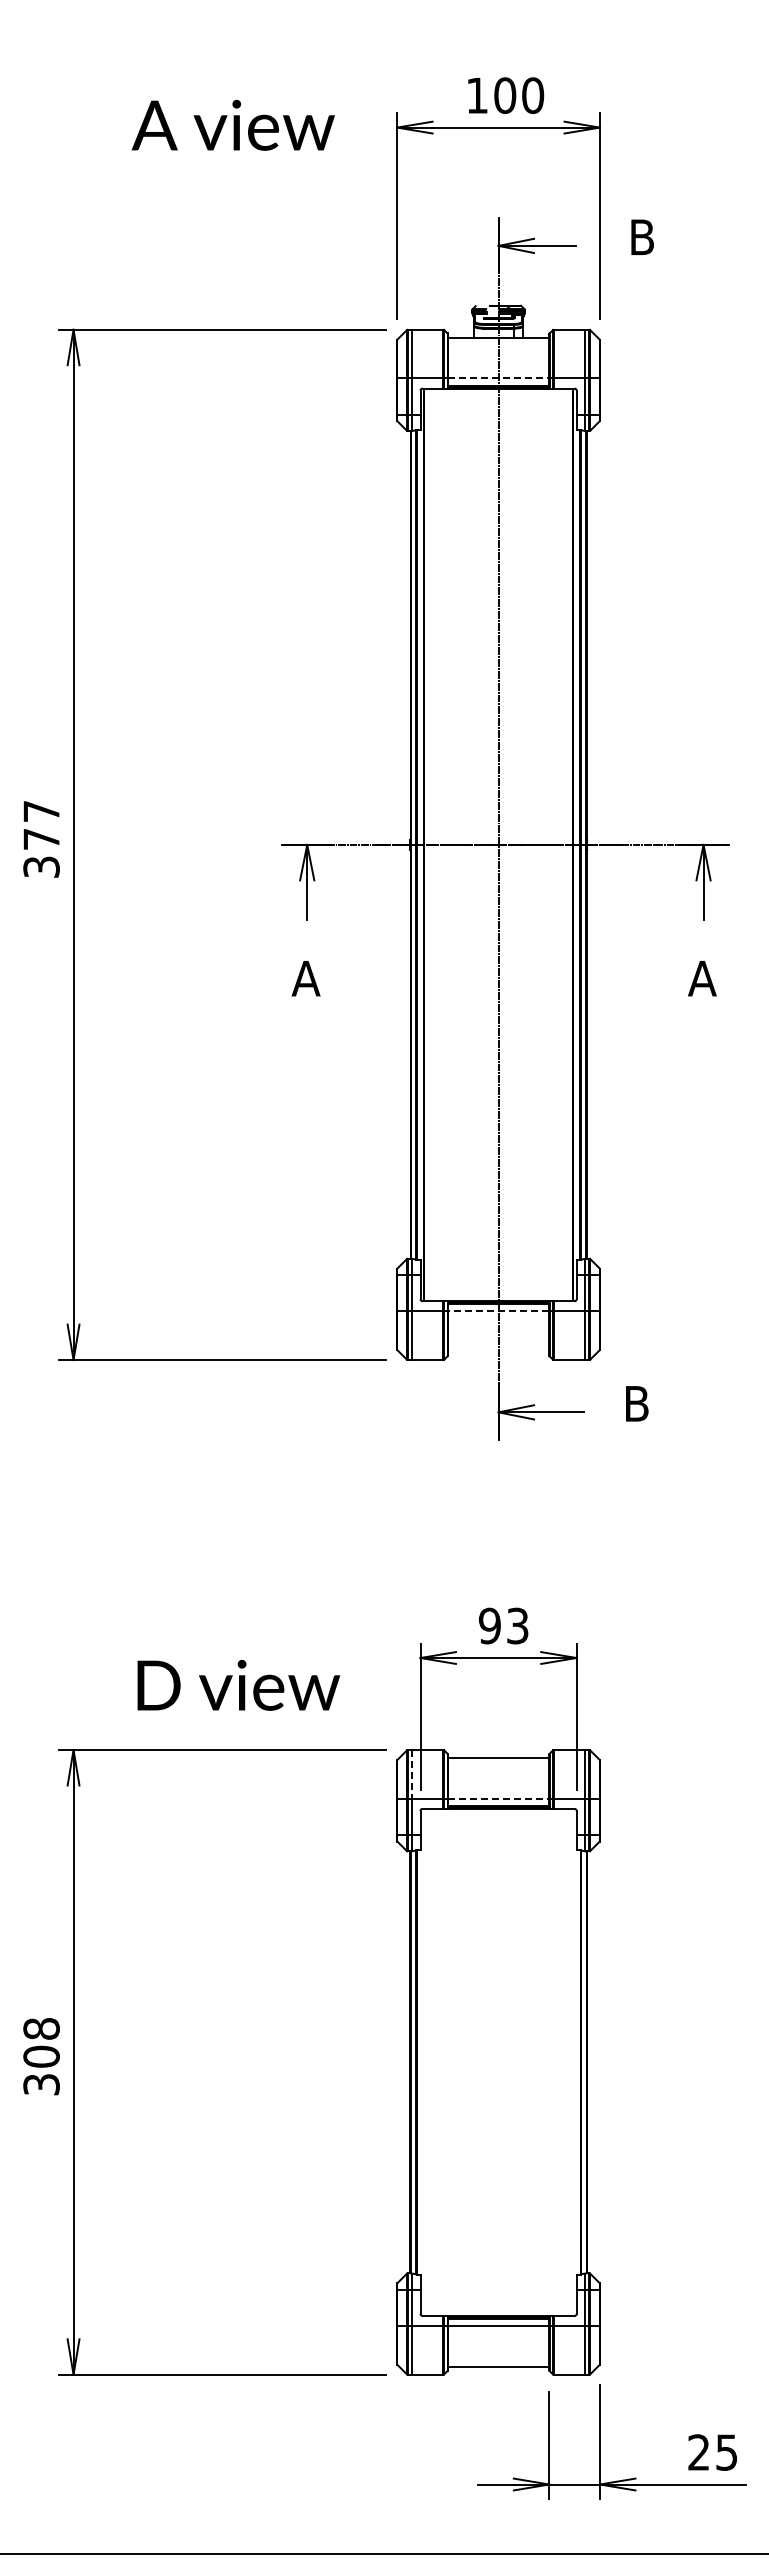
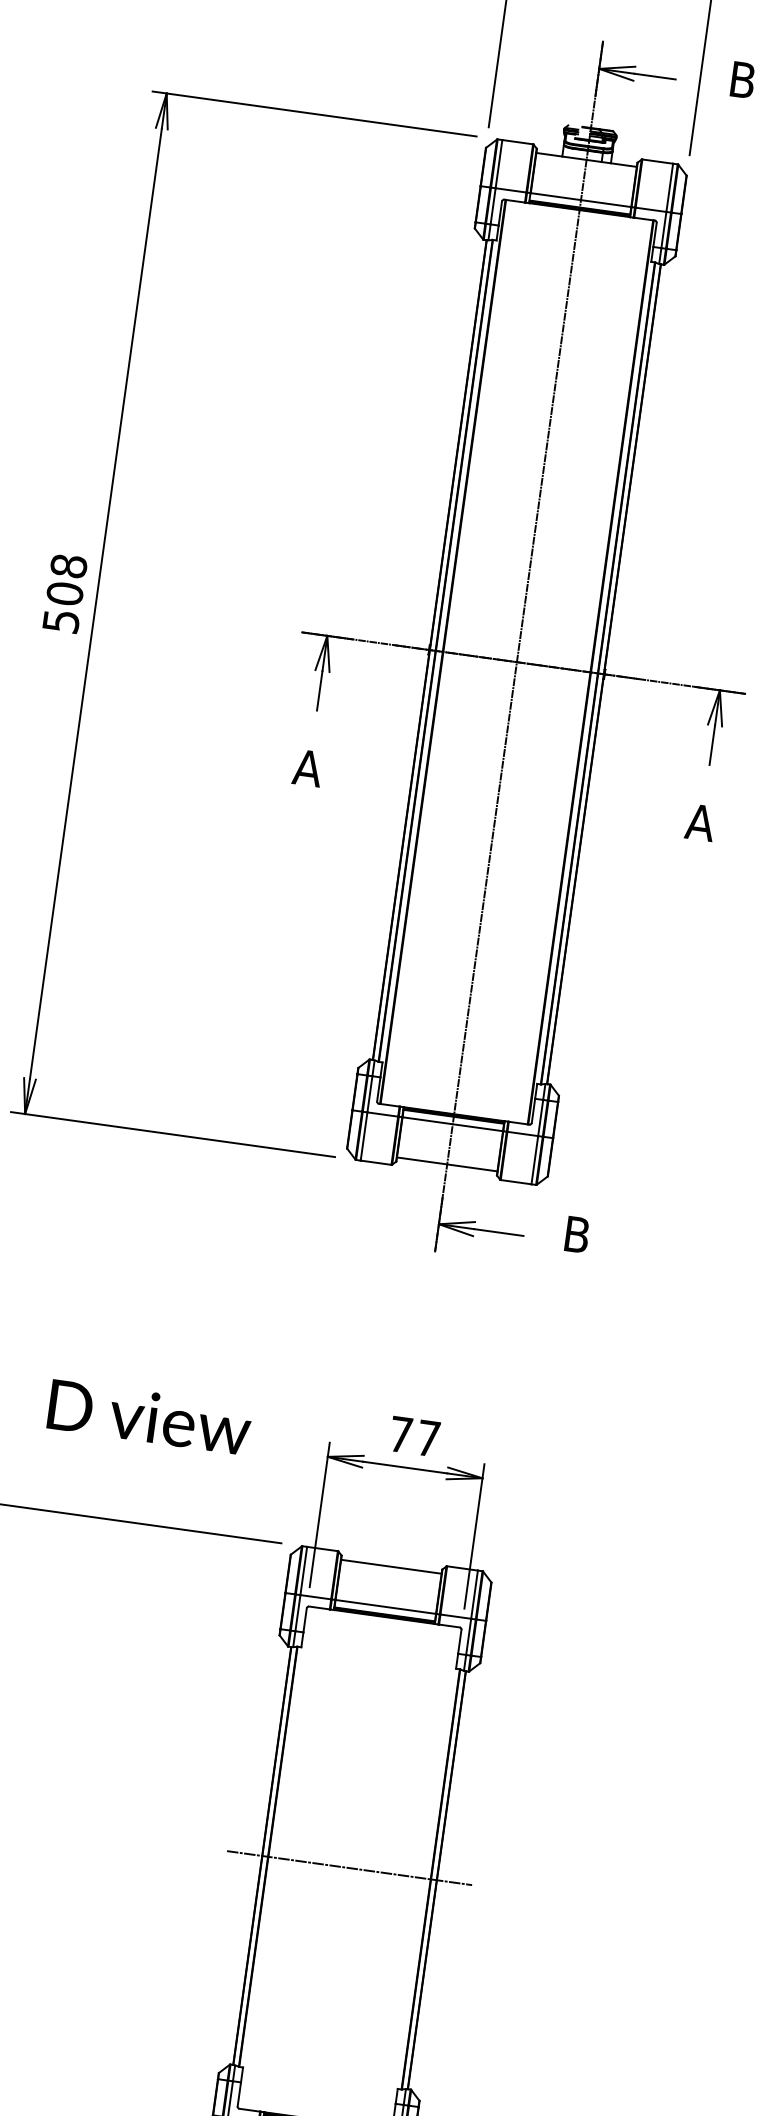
line: (498, 378) -> (580, 200), dashed -> solid
text: (41, 838) -> (65, 593), 377 -> 508
line: (498, 1311) -> (452, 1124), dashed -> solid
line: (498, 1351) -> (447, 1163), added
text: (503, 1625) -> (414, 1436), 93 -> 77
text: (238, 1685) -> (149, 1417), moved
line: (412, 1774) -> (303, 1571), dashed -> solid
line: (498, 1798) -> (385, 1606), dashed -> solid
line: (498, 2062) -> (349, 1868), added

